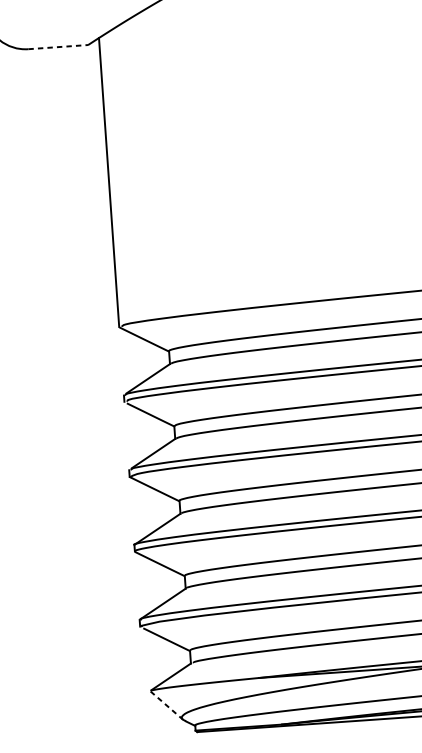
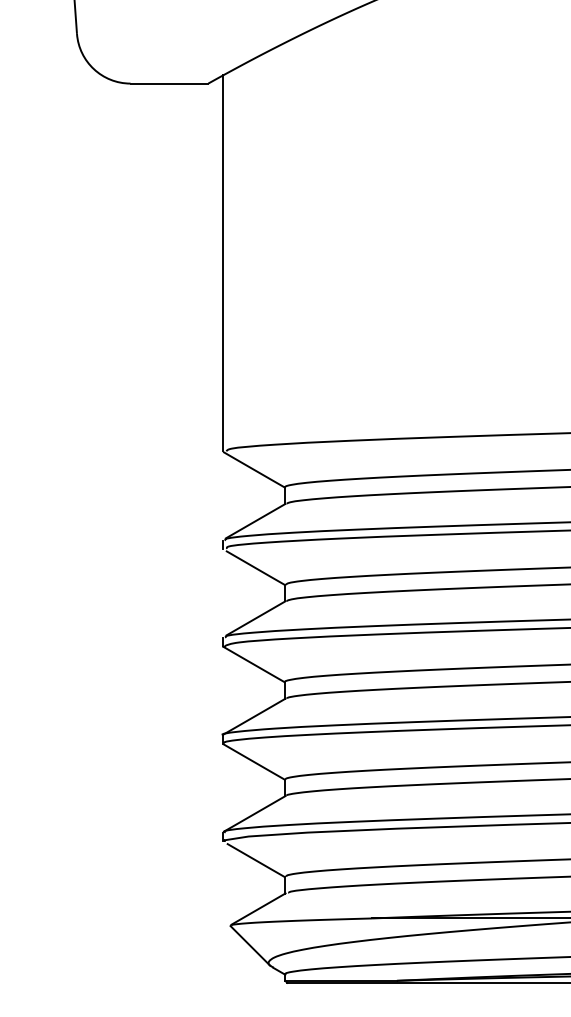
line: (58, 47) -> (169, 83), dashed -> solid
line: (166, 705) -> (250, 945), dashed -> solid

